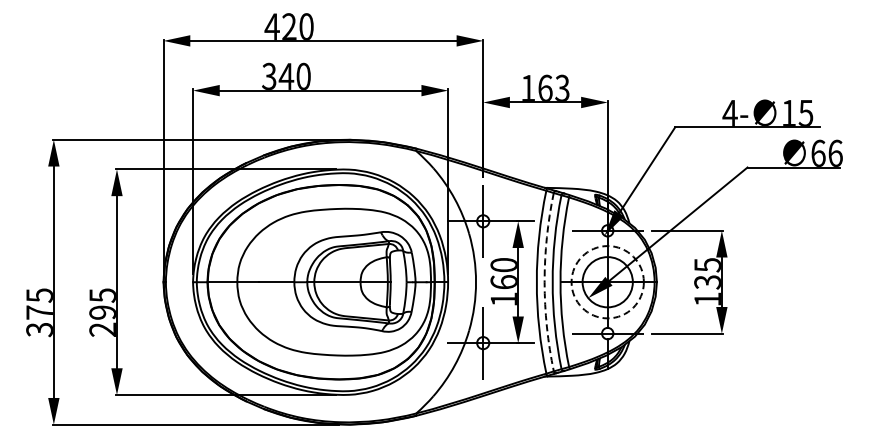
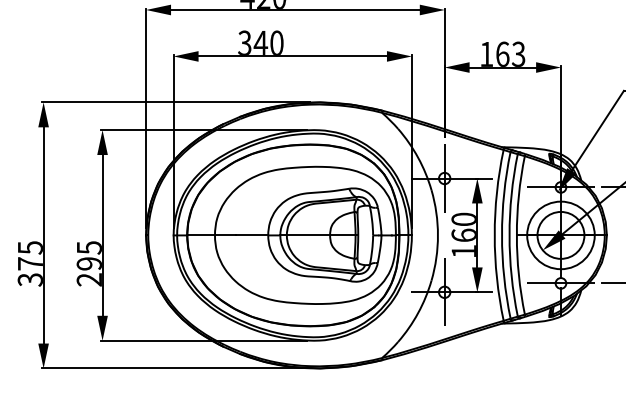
arc: (544, 282) -> (501, 235), dashed -> solid
circle: (607, 282) -> (560, 235), dashed -> solid

